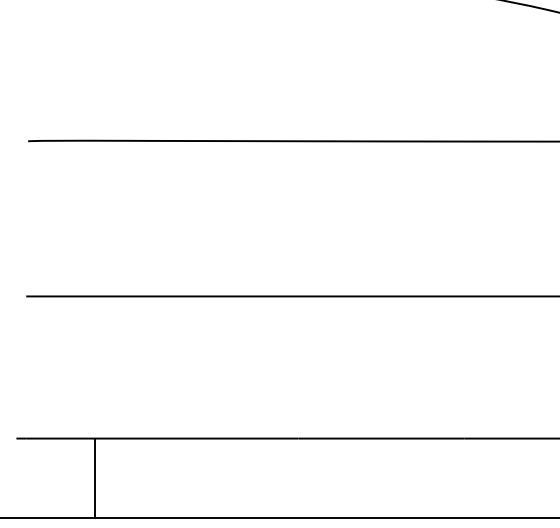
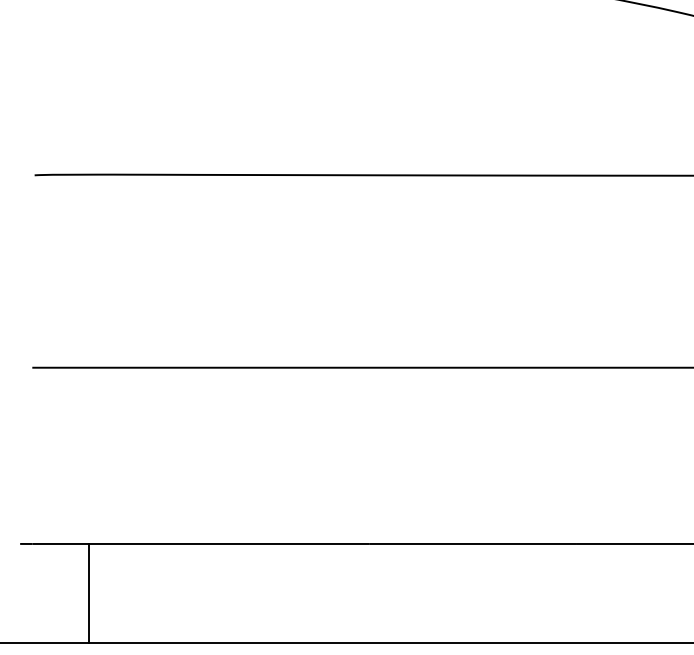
line: (95, 478) -> (89, 593), moved

